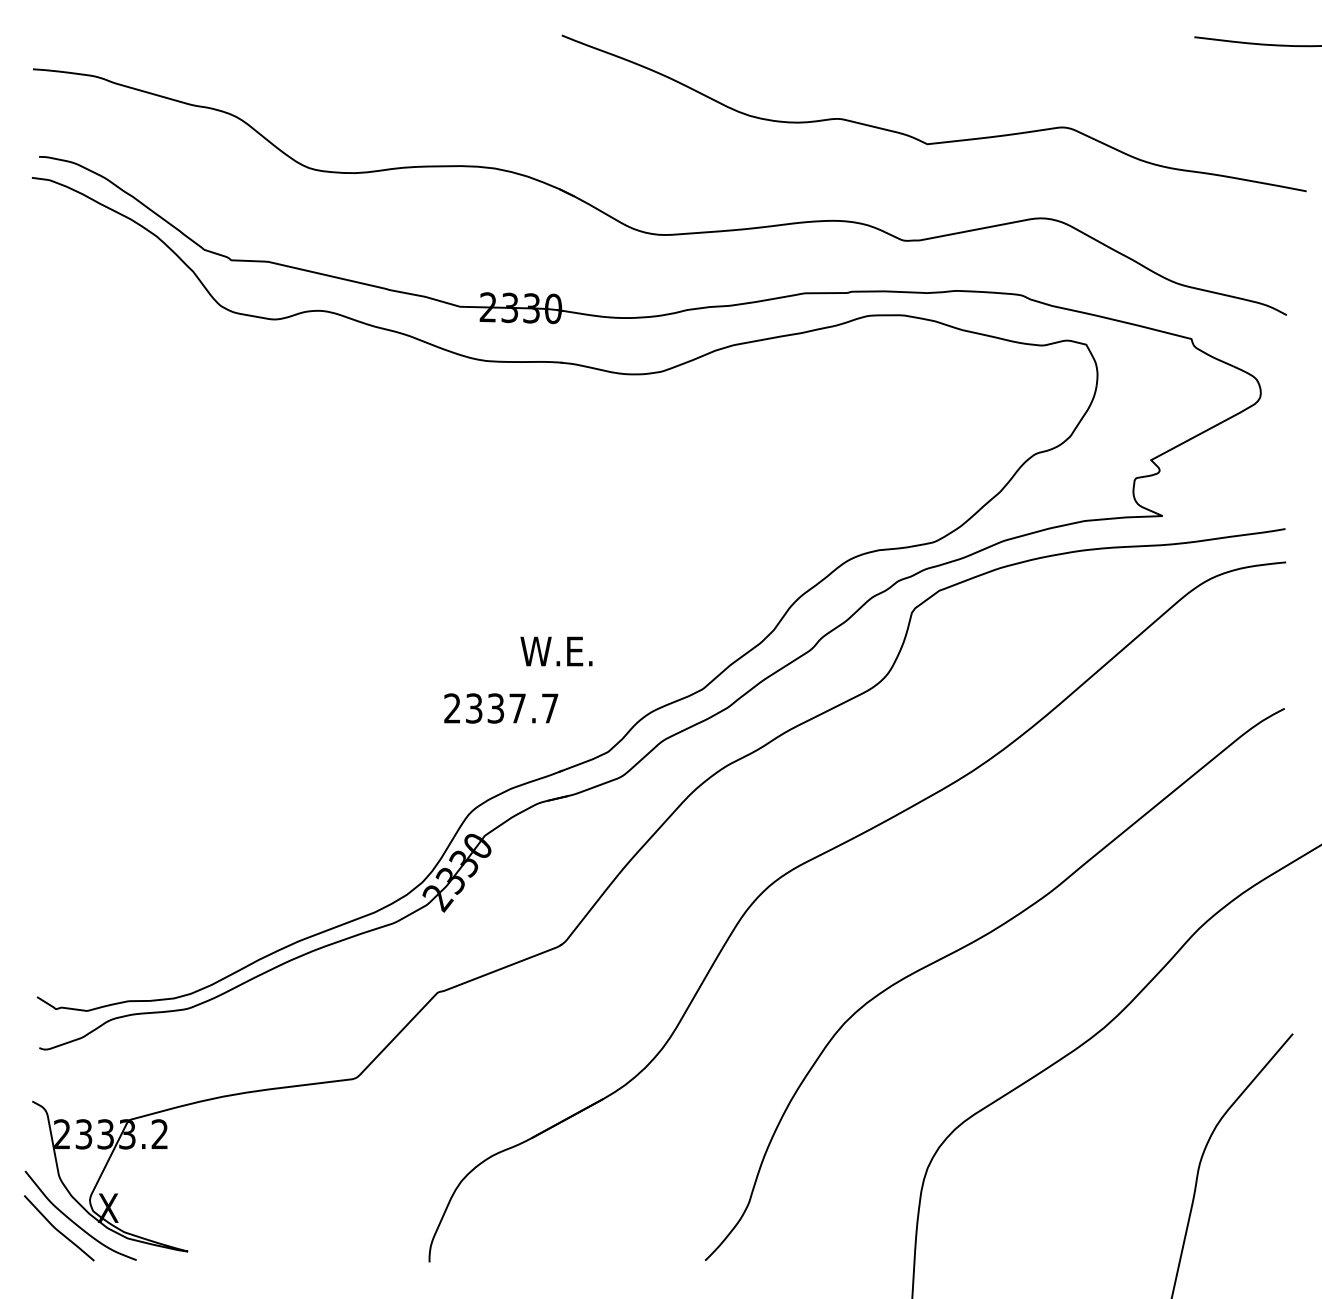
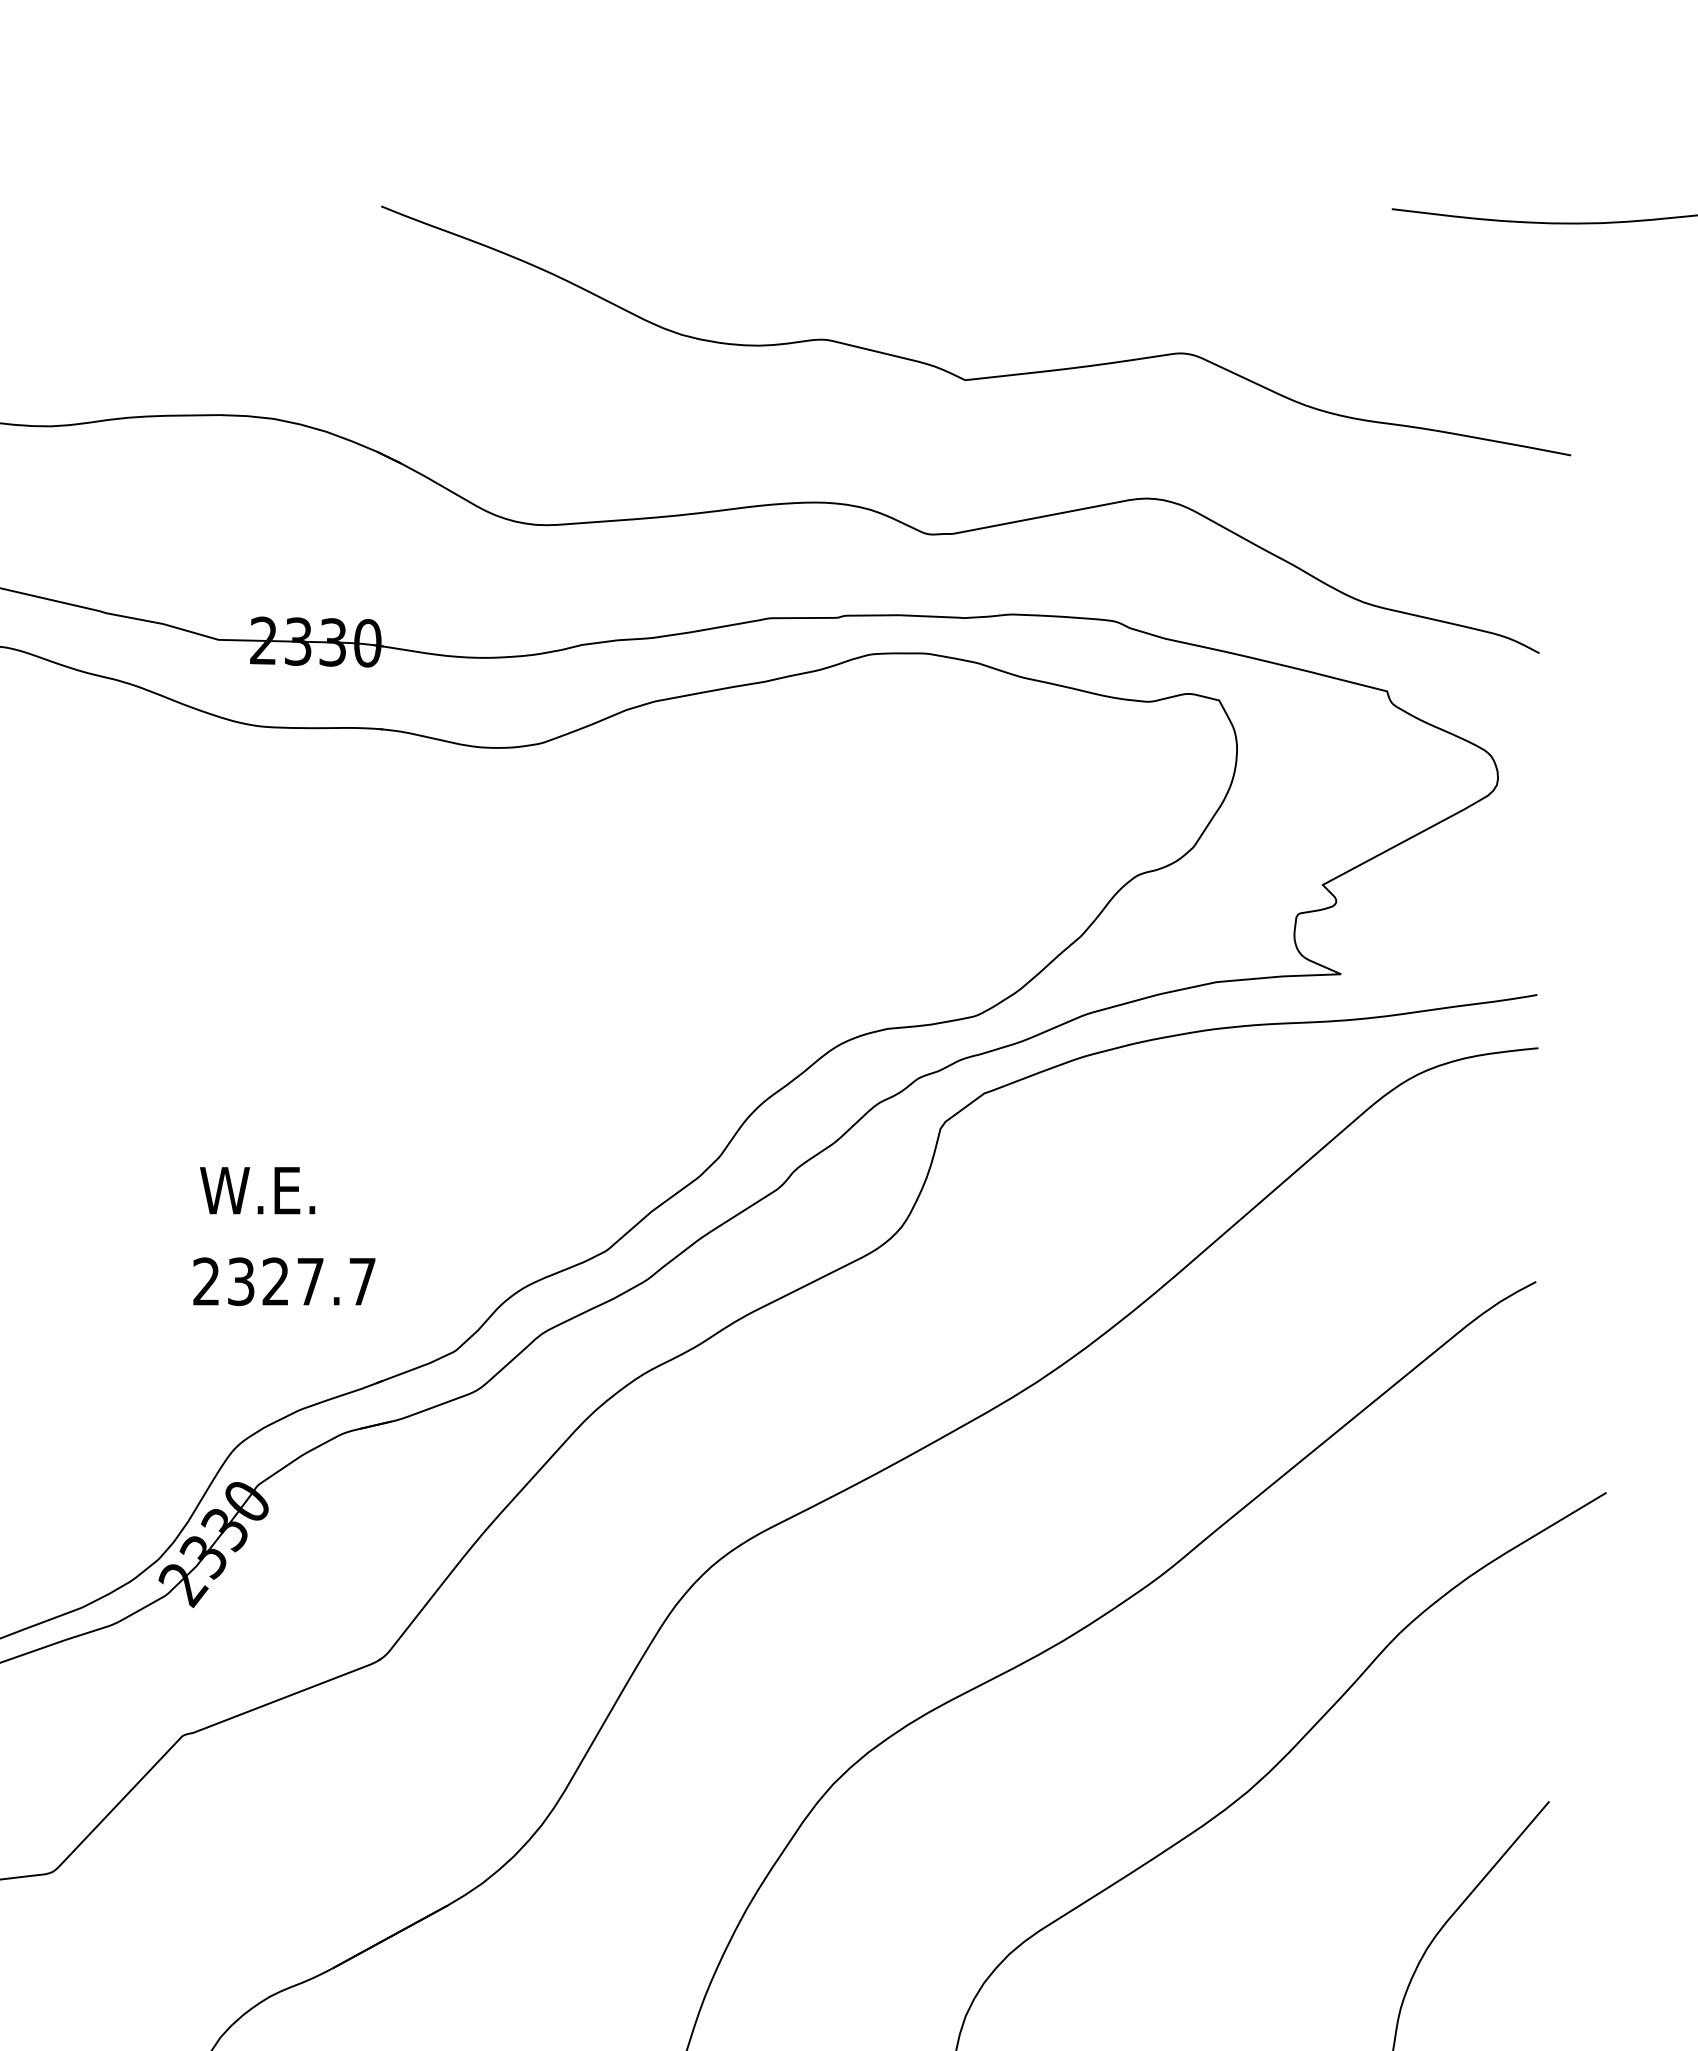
text: (556, 651) -> (257, 1190), moved
text: (495, 708) -> (275, 1281), 2337.7 -> 2327.7

